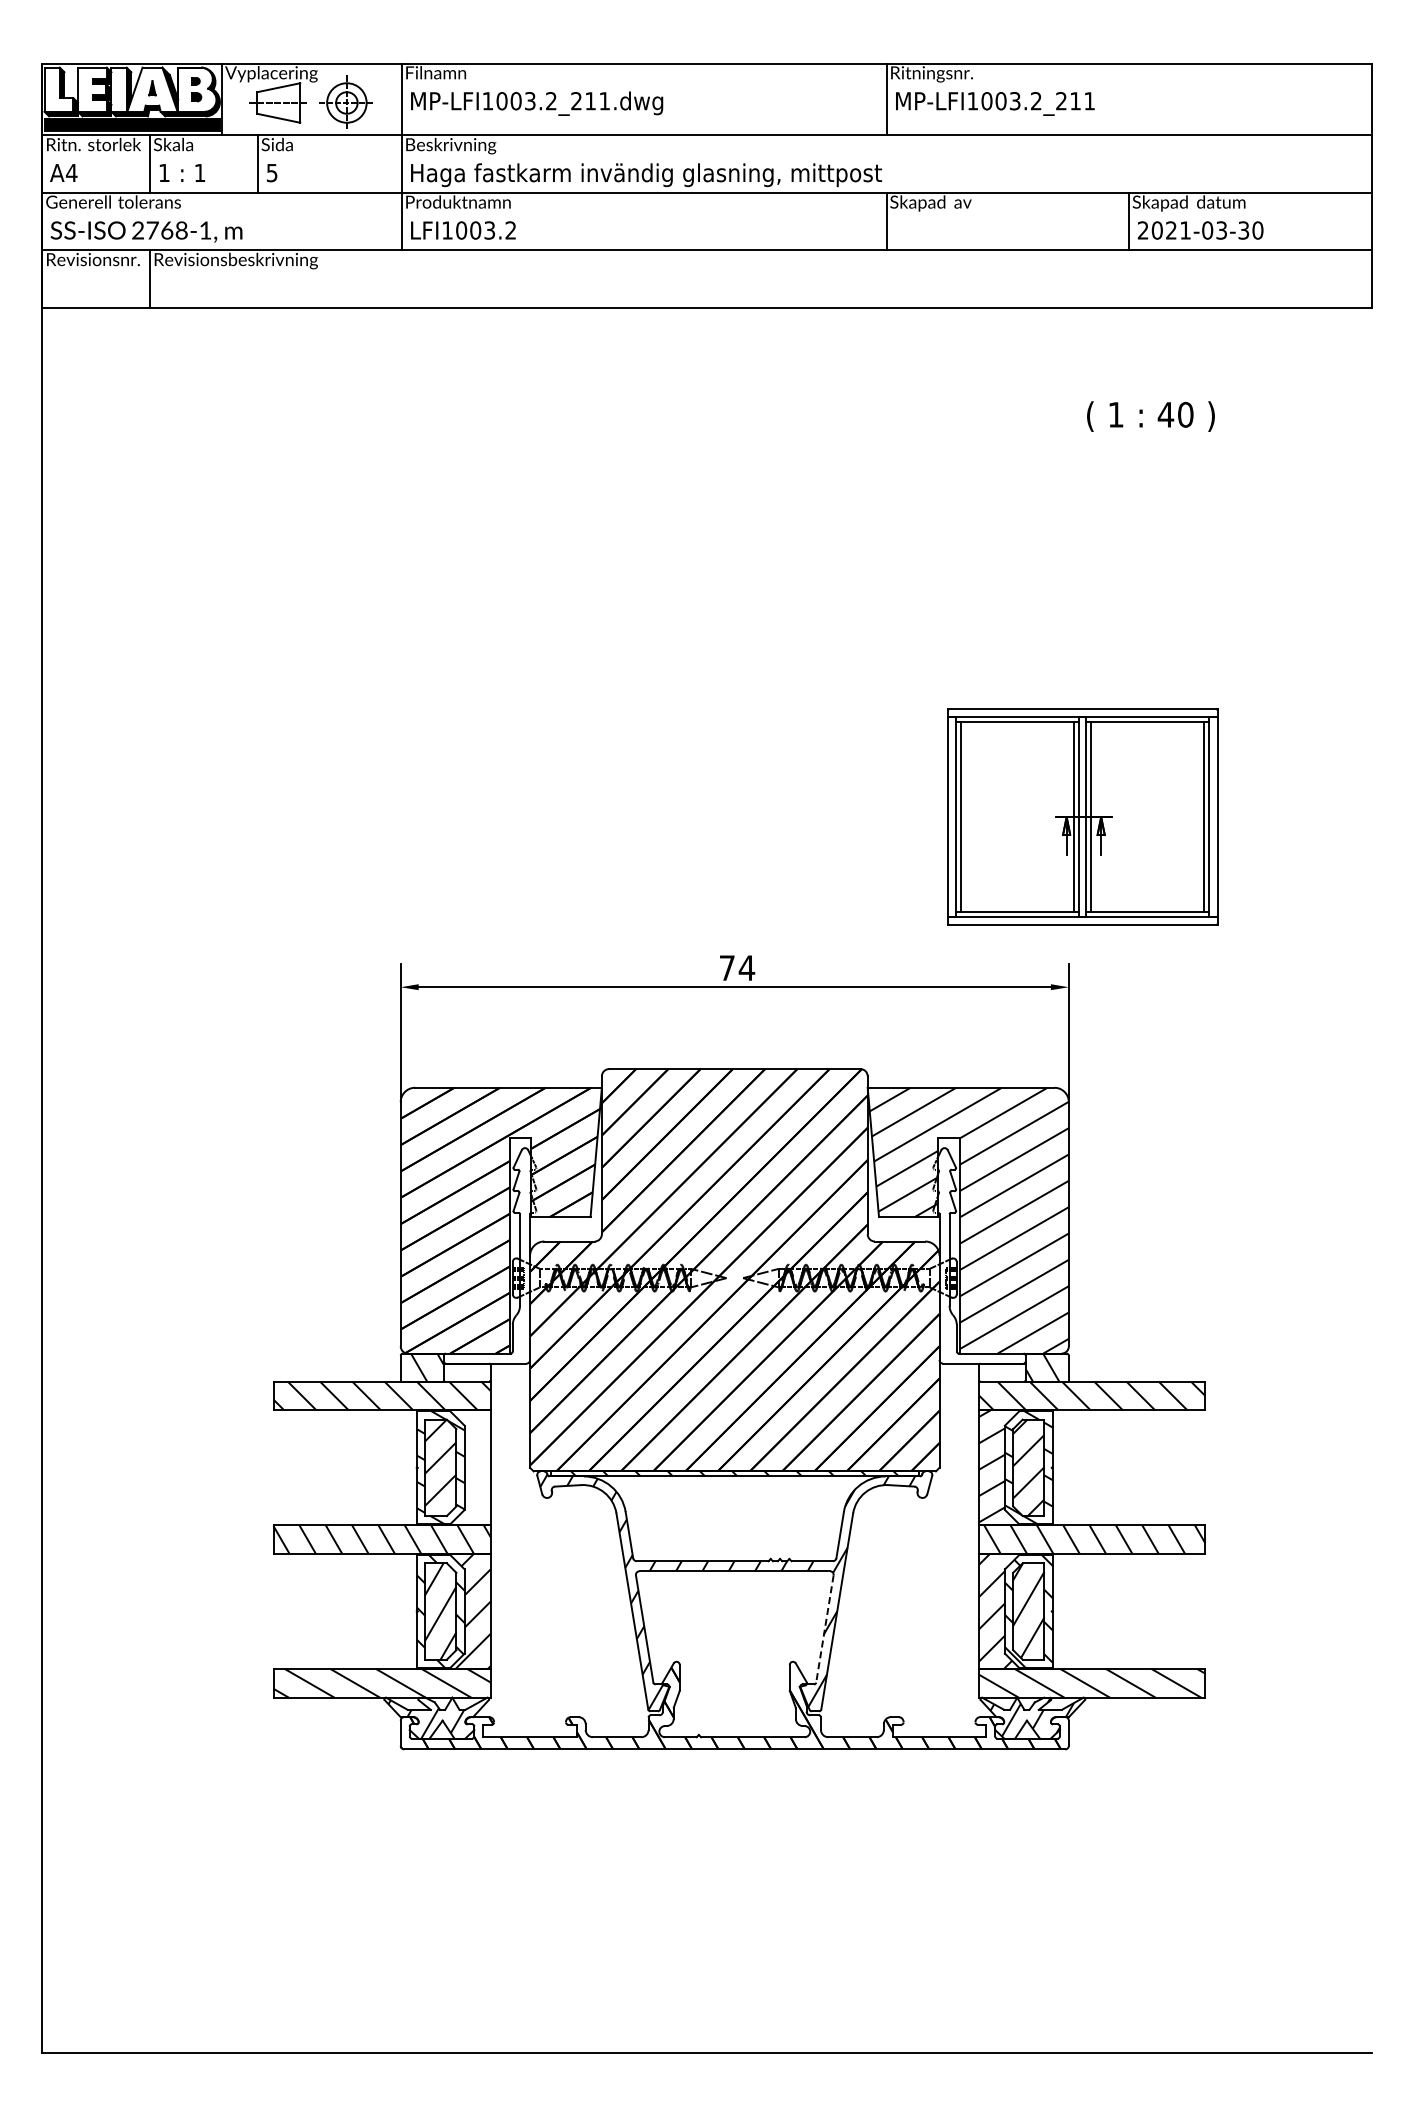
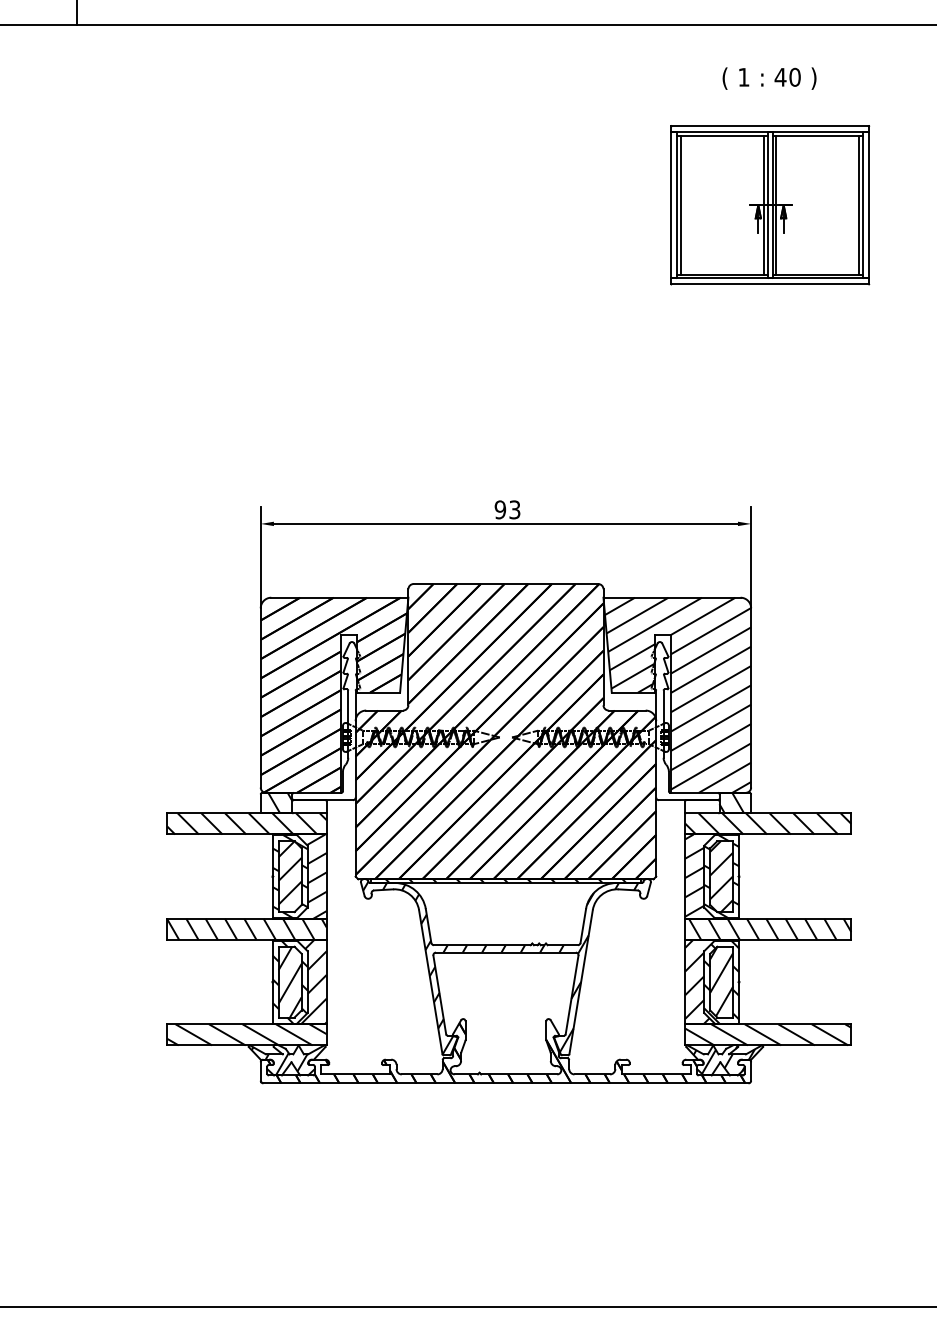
text: (1150, 416) -> (769, 78), moved
part: (1082, 816) -> (769, 204), moved
text: (737, 968) -> (507, 510), 74 -> 93
hatch: (458, 1467) -> (303, 876), added
line: (824, 1629) -> (571, 995), dashed -> solid

